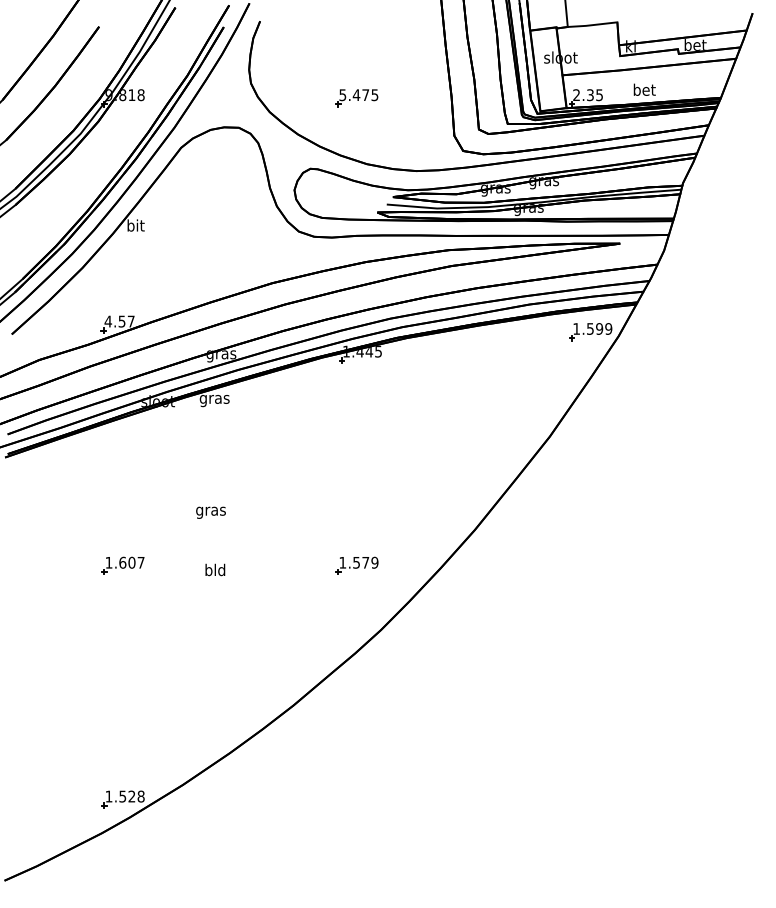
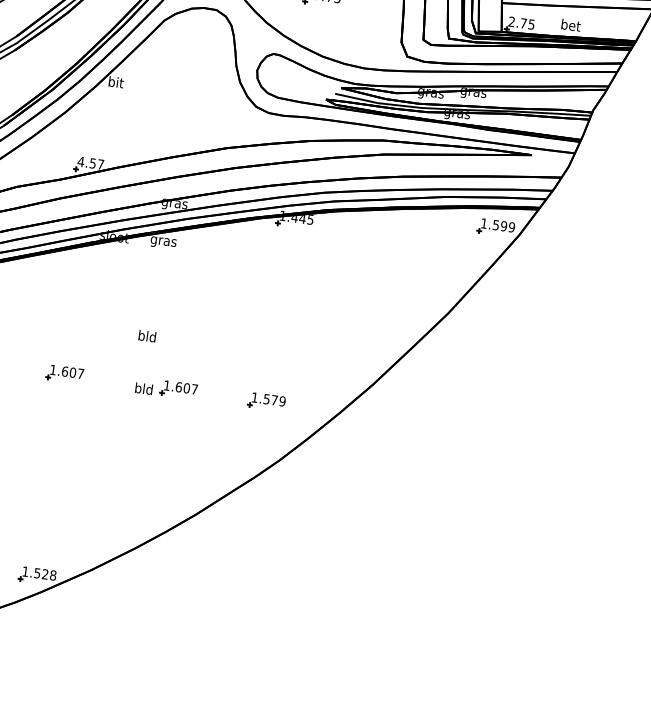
text: (590, 95) -> (523, 23), 2.35 -> 2.75
text: (210, 510) -> (146, 336), gras -> bld
part: (254, 565) -> (178, 389), added

